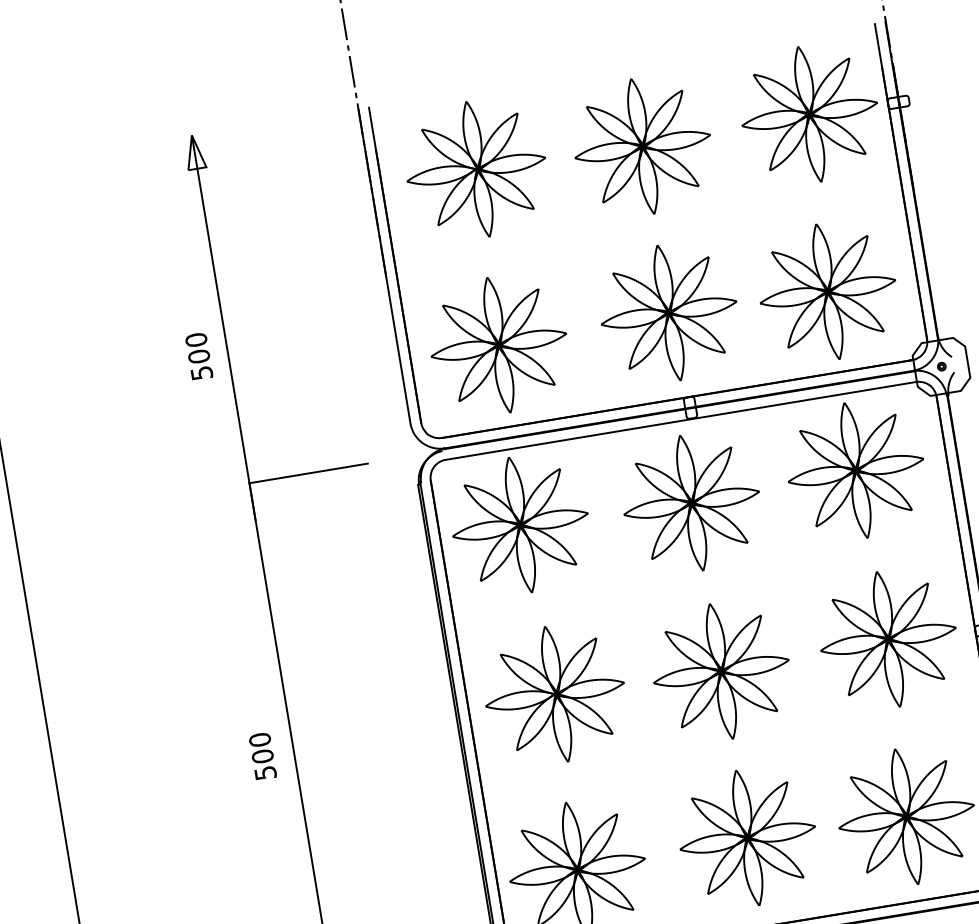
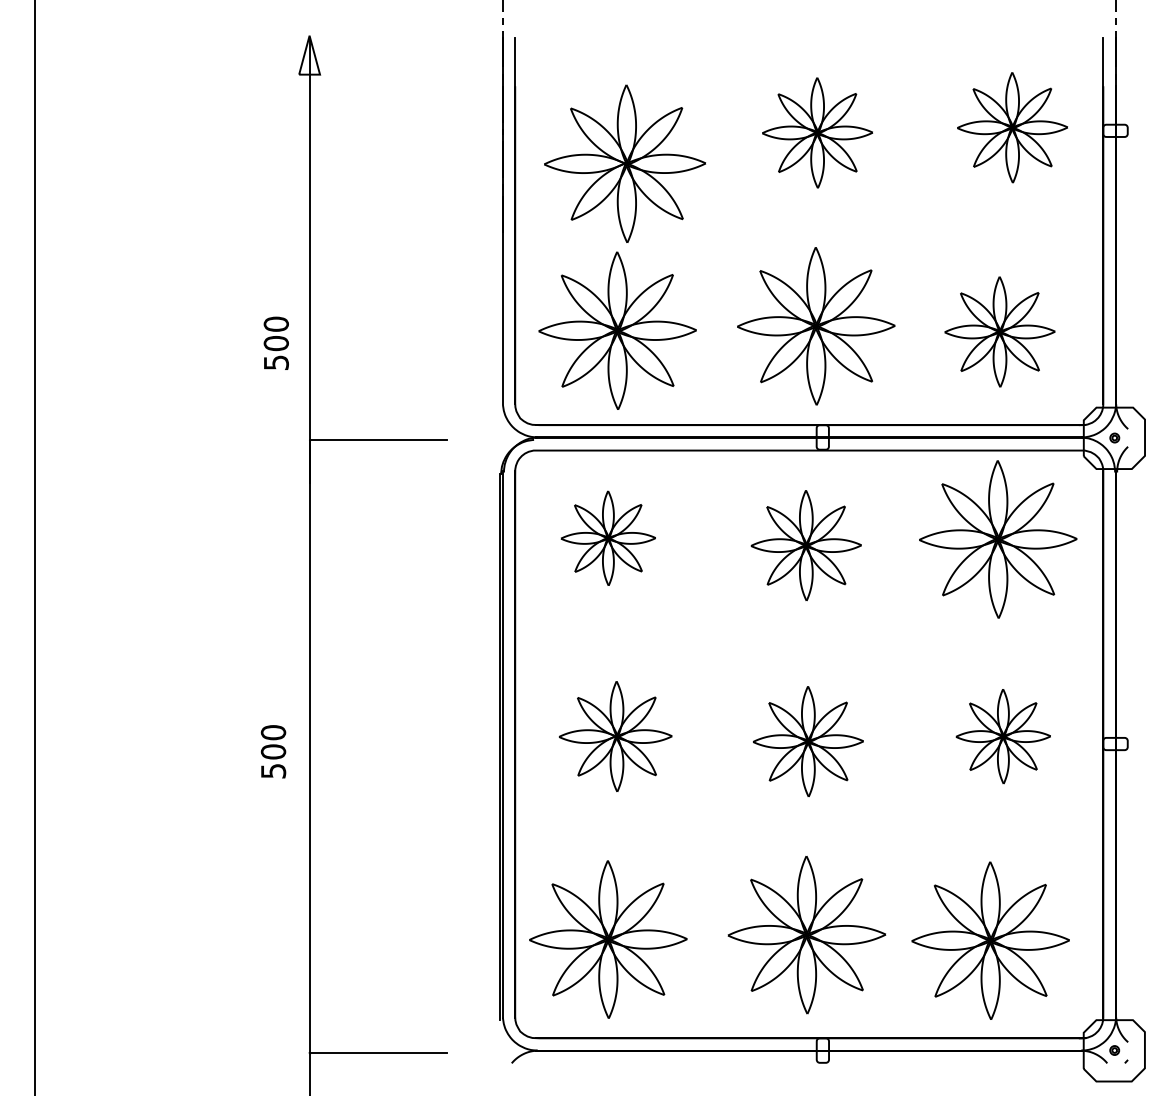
part: (809, 114) -> (1012, 127), size x0.7
part: (642, 146) -> (817, 132), size x0.7
part: (475, 169) -> (624, 163), moved
part: (827, 291) -> (999, 331), size x0.7
text: (198, 355) -> (275, 342), moved
part: (691, 503) -> (806, 545), size x0.7
part: (520, 525) -> (608, 538), size x0.6
part: (888, 639) -> (1003, 736), size x0.6
part: (721, 671) -> (808, 741), size x0.7
part: (554, 694) -> (615, 736), size x0.7

